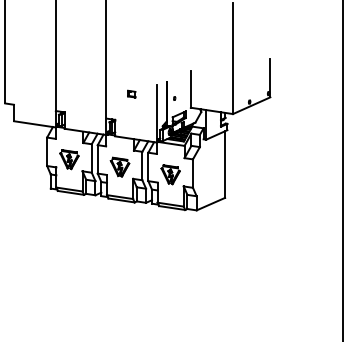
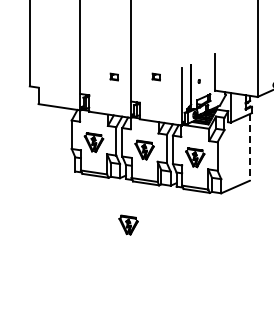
part: (89, 93) -> (114, 76), added
line: (225, 165) -> (250, 148), solid -> dashed
part: (103, 241) -> (128, 224), added

